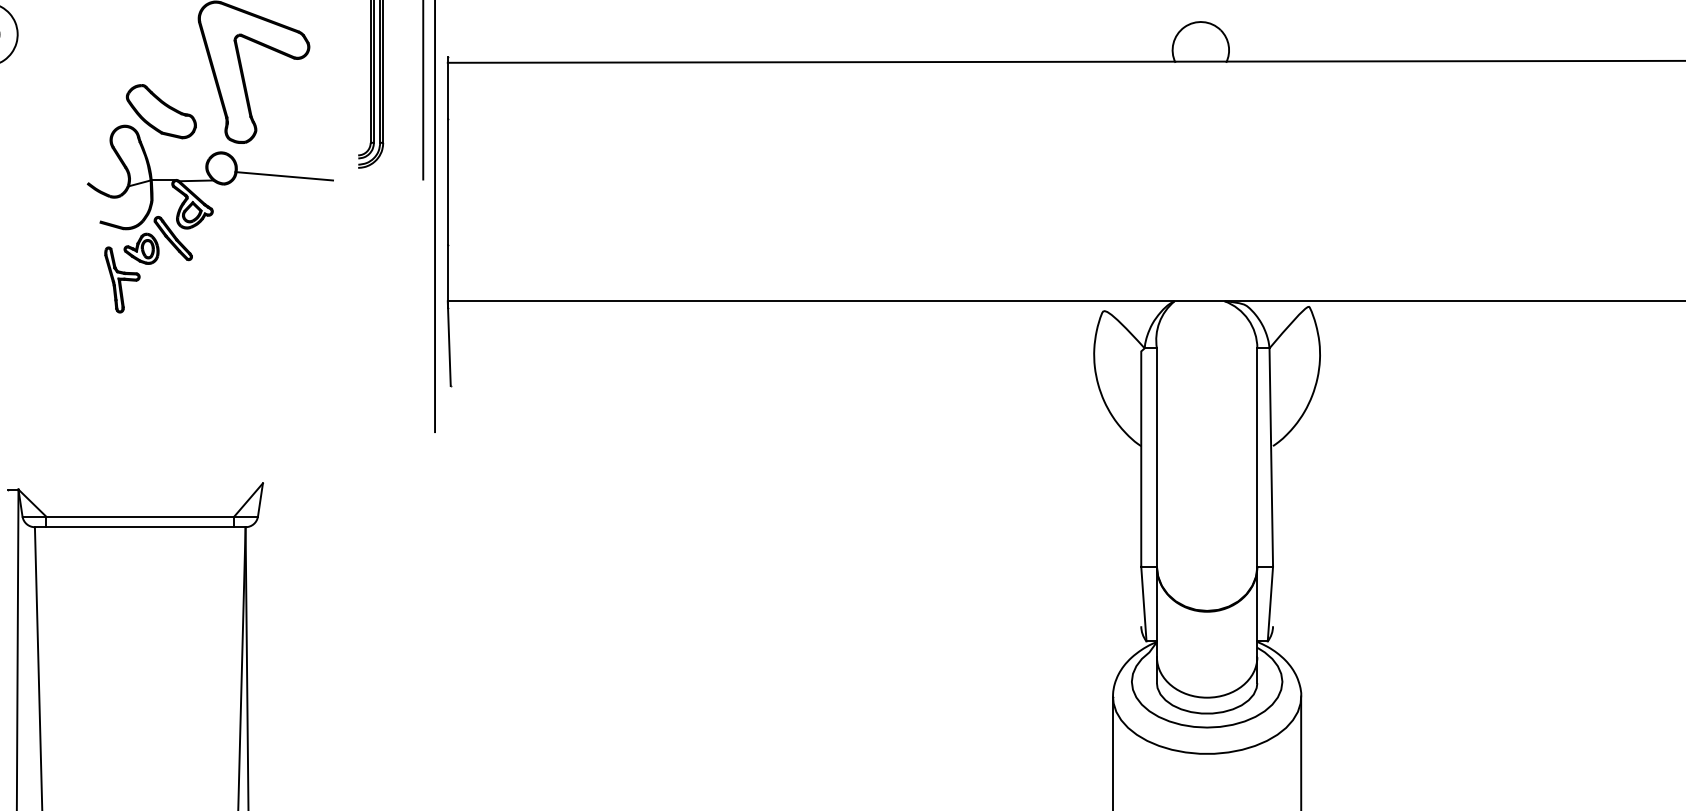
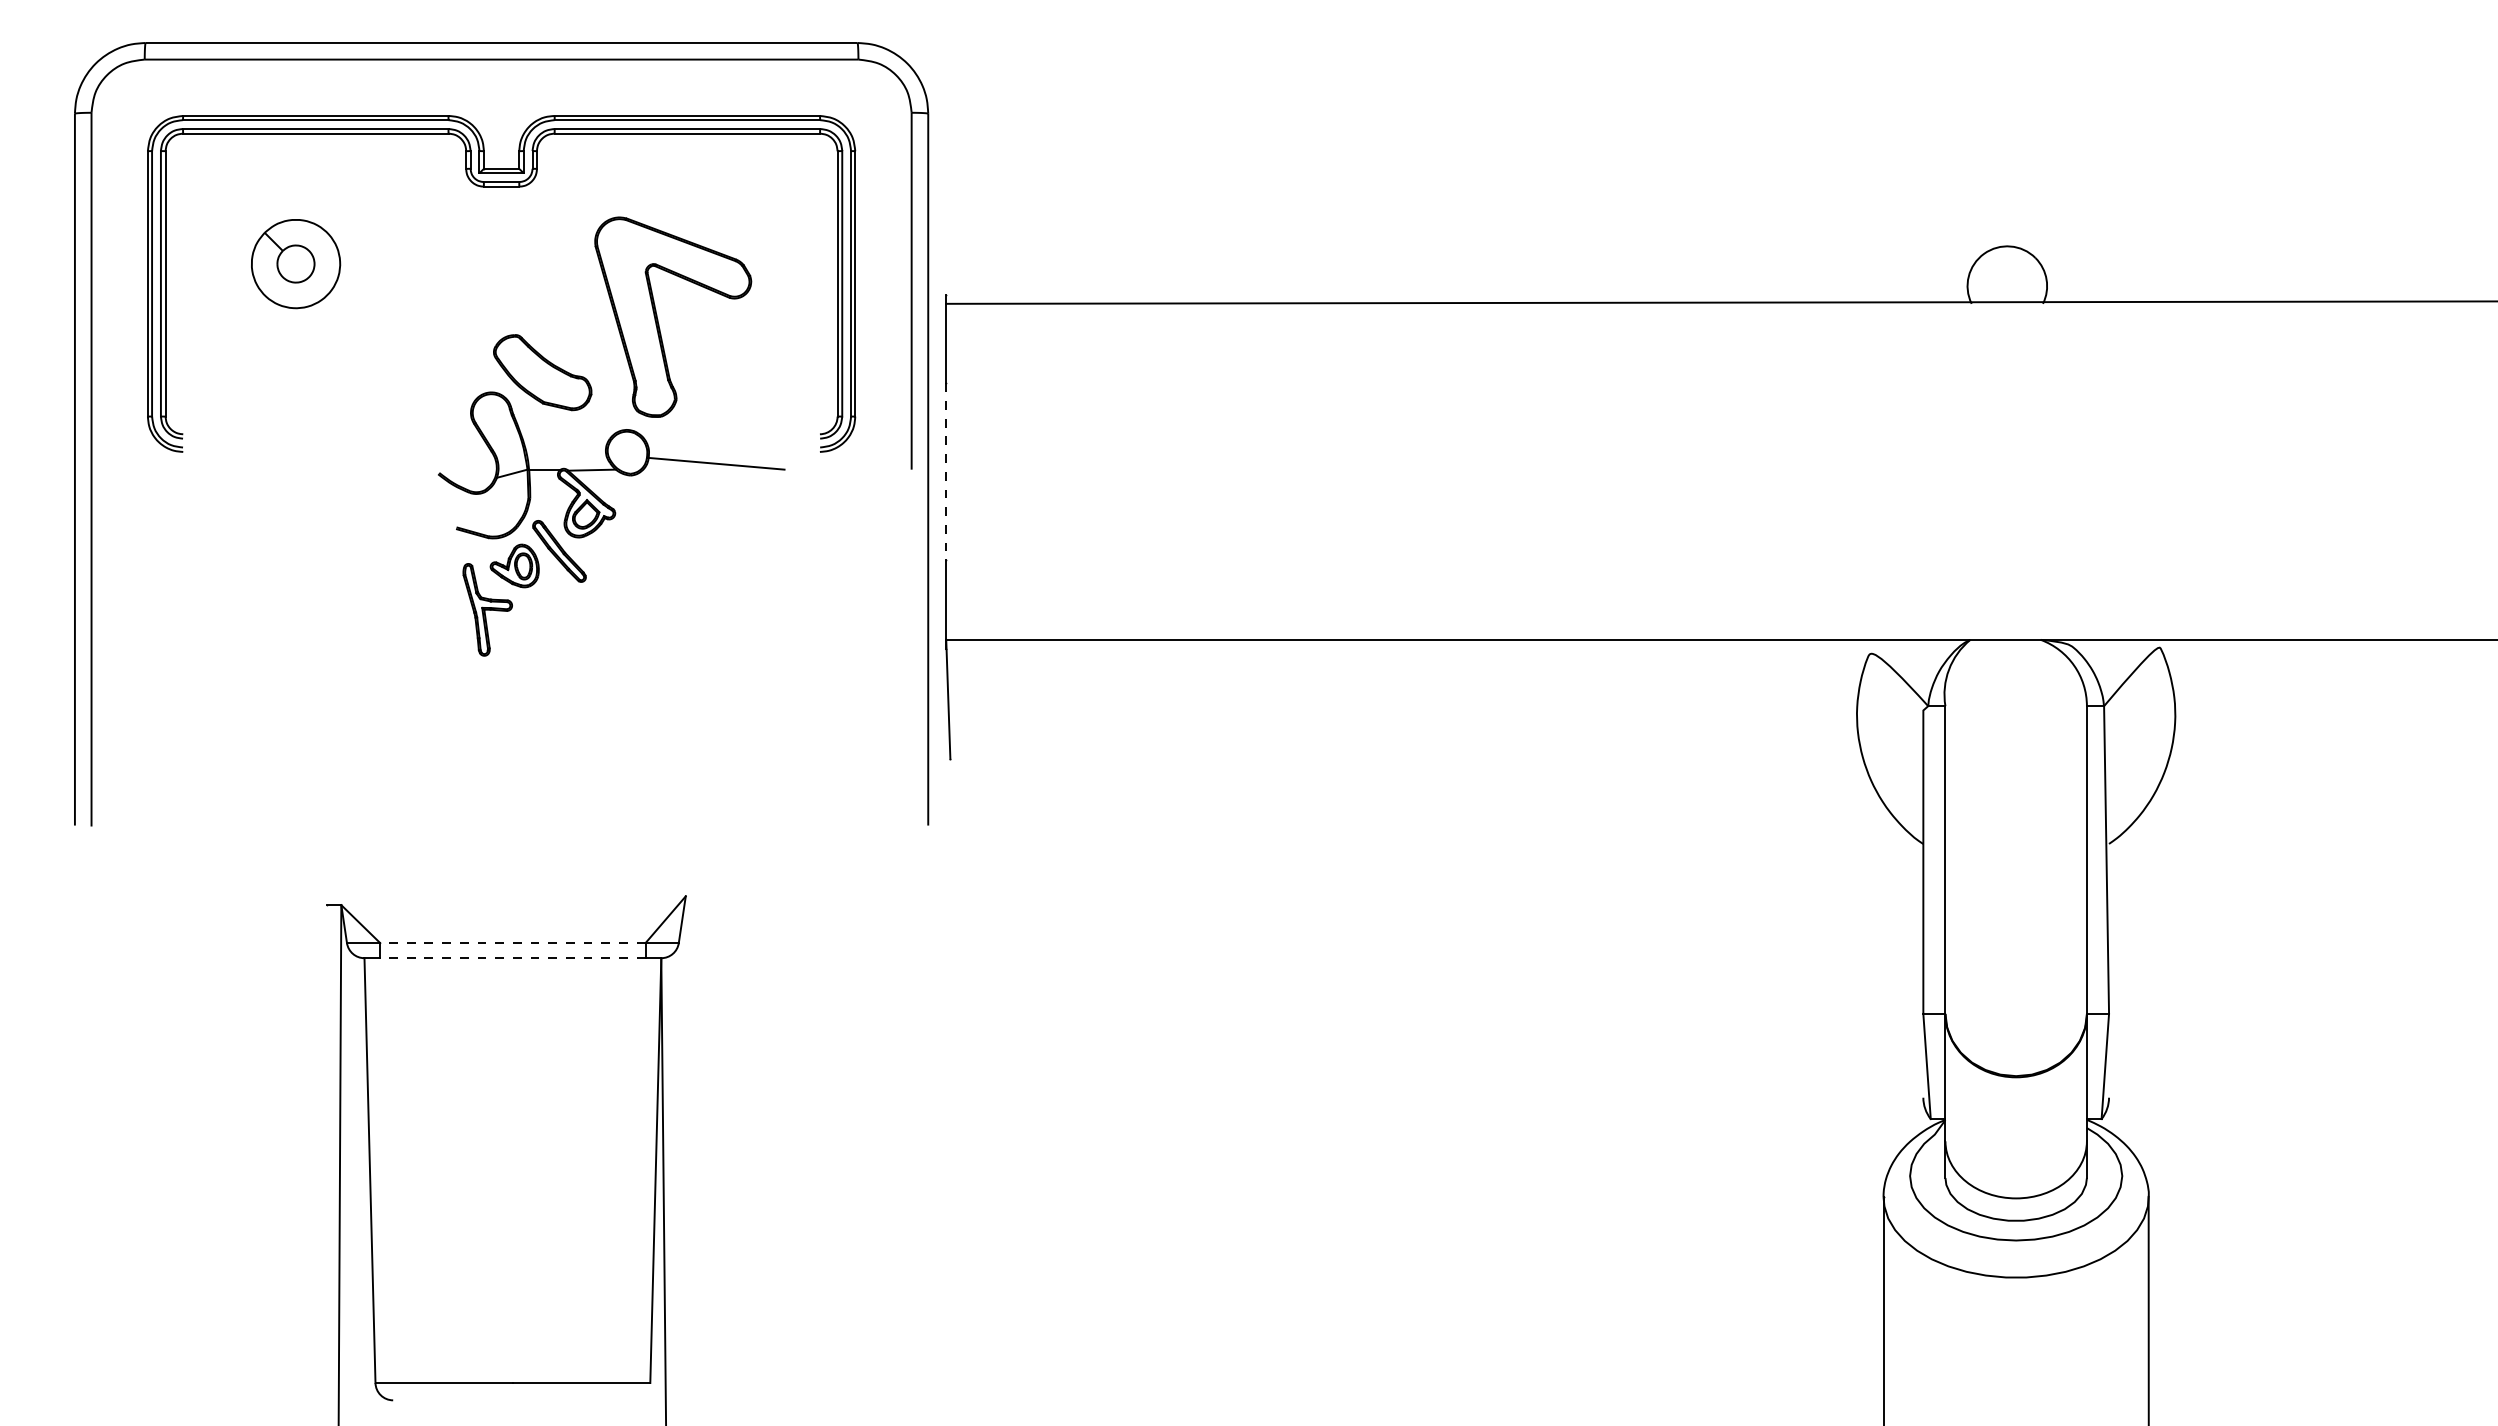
line: (447, 182) -> (946, 472), solid -> dashed
line: (139, 516) -> (512, 943), solid -> dashed
line: (139, 527) -> (512, 958), solid -> dashed

